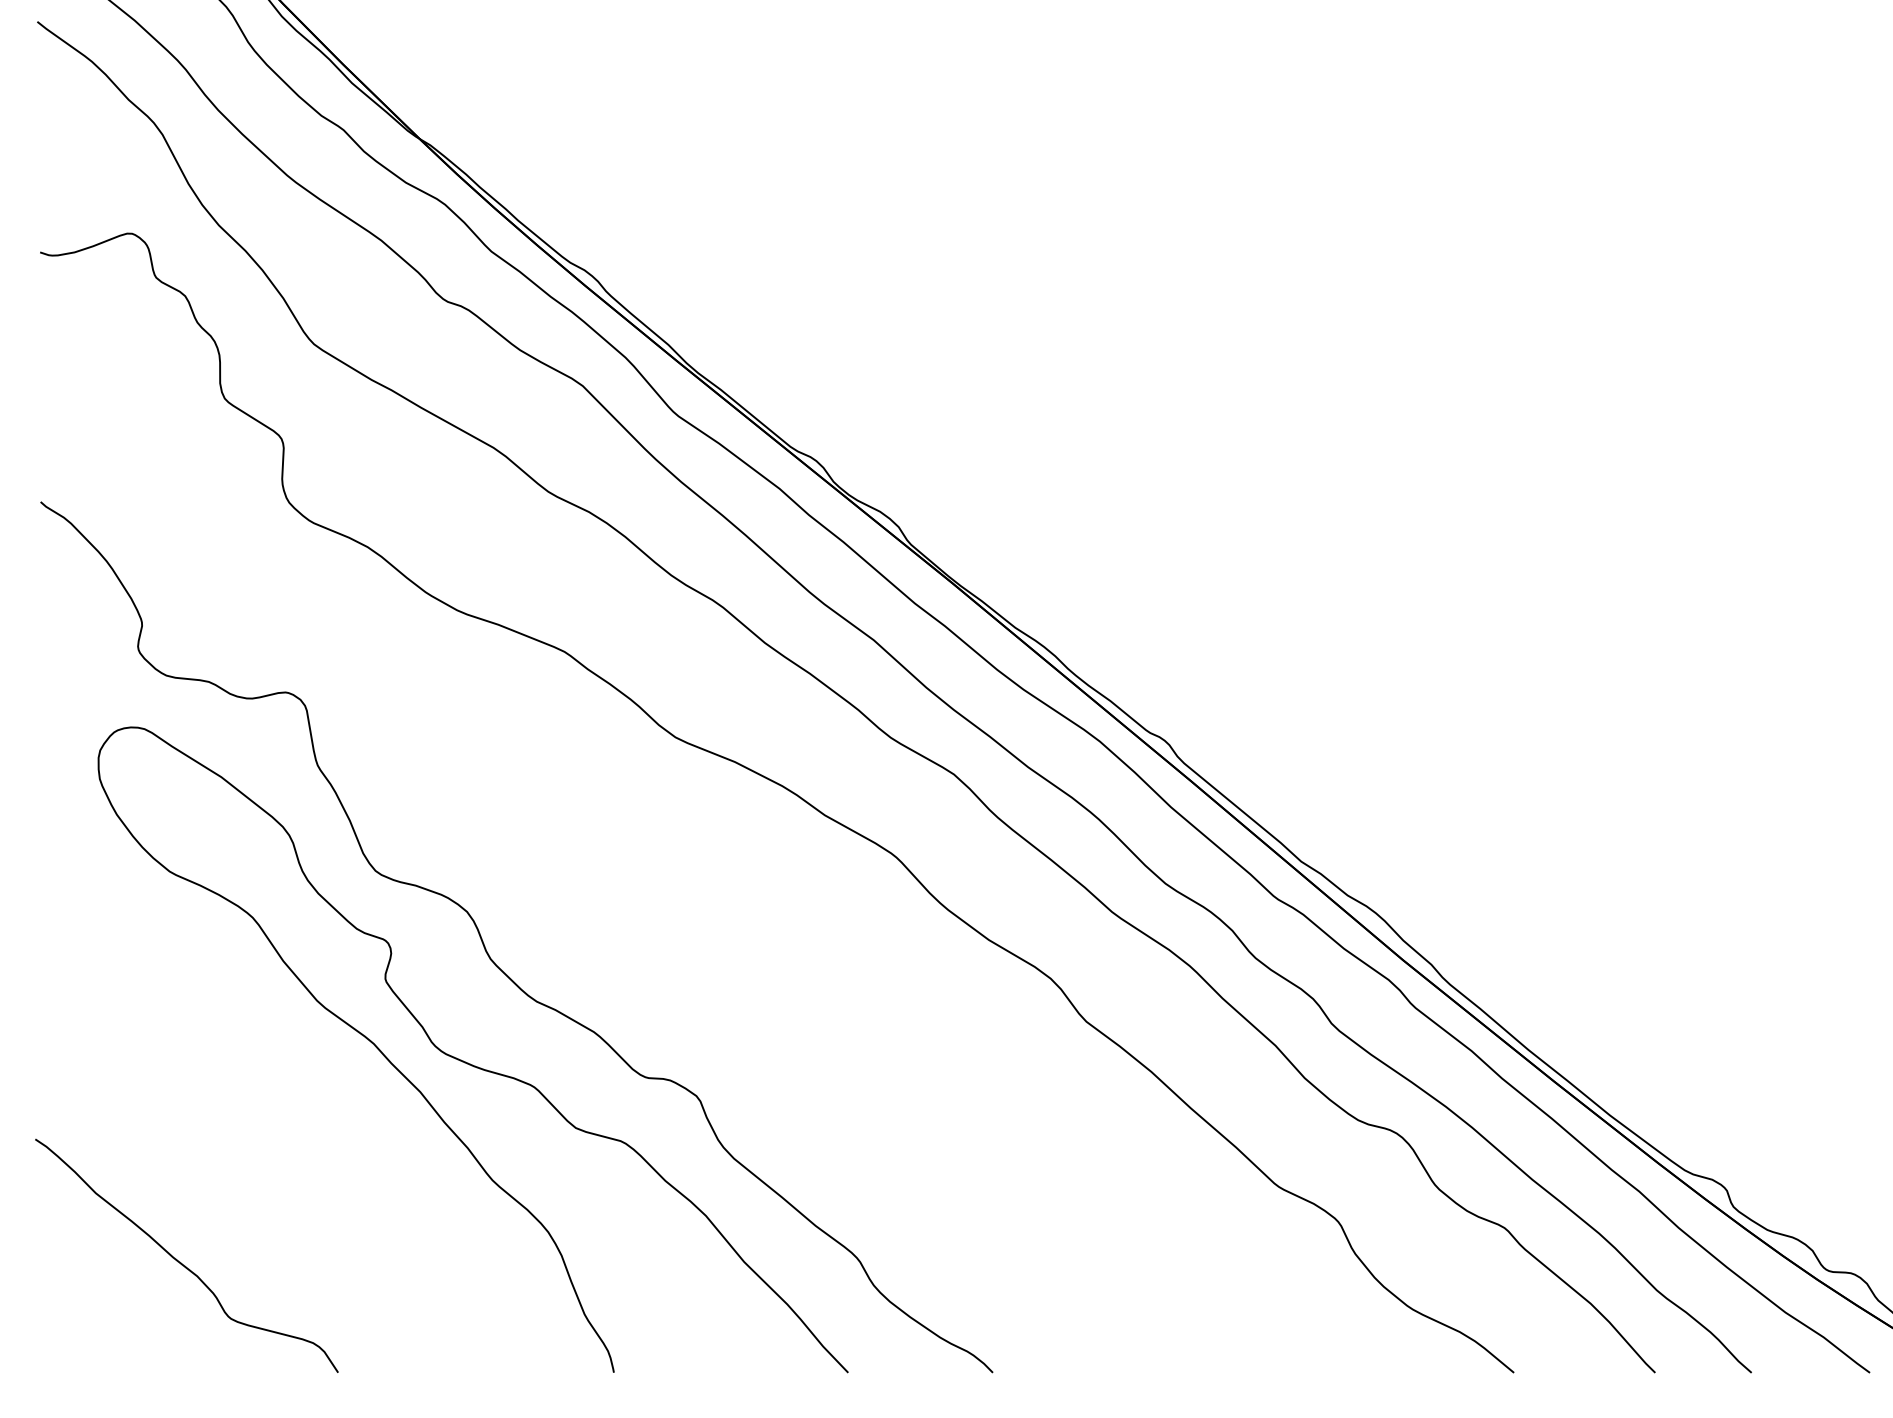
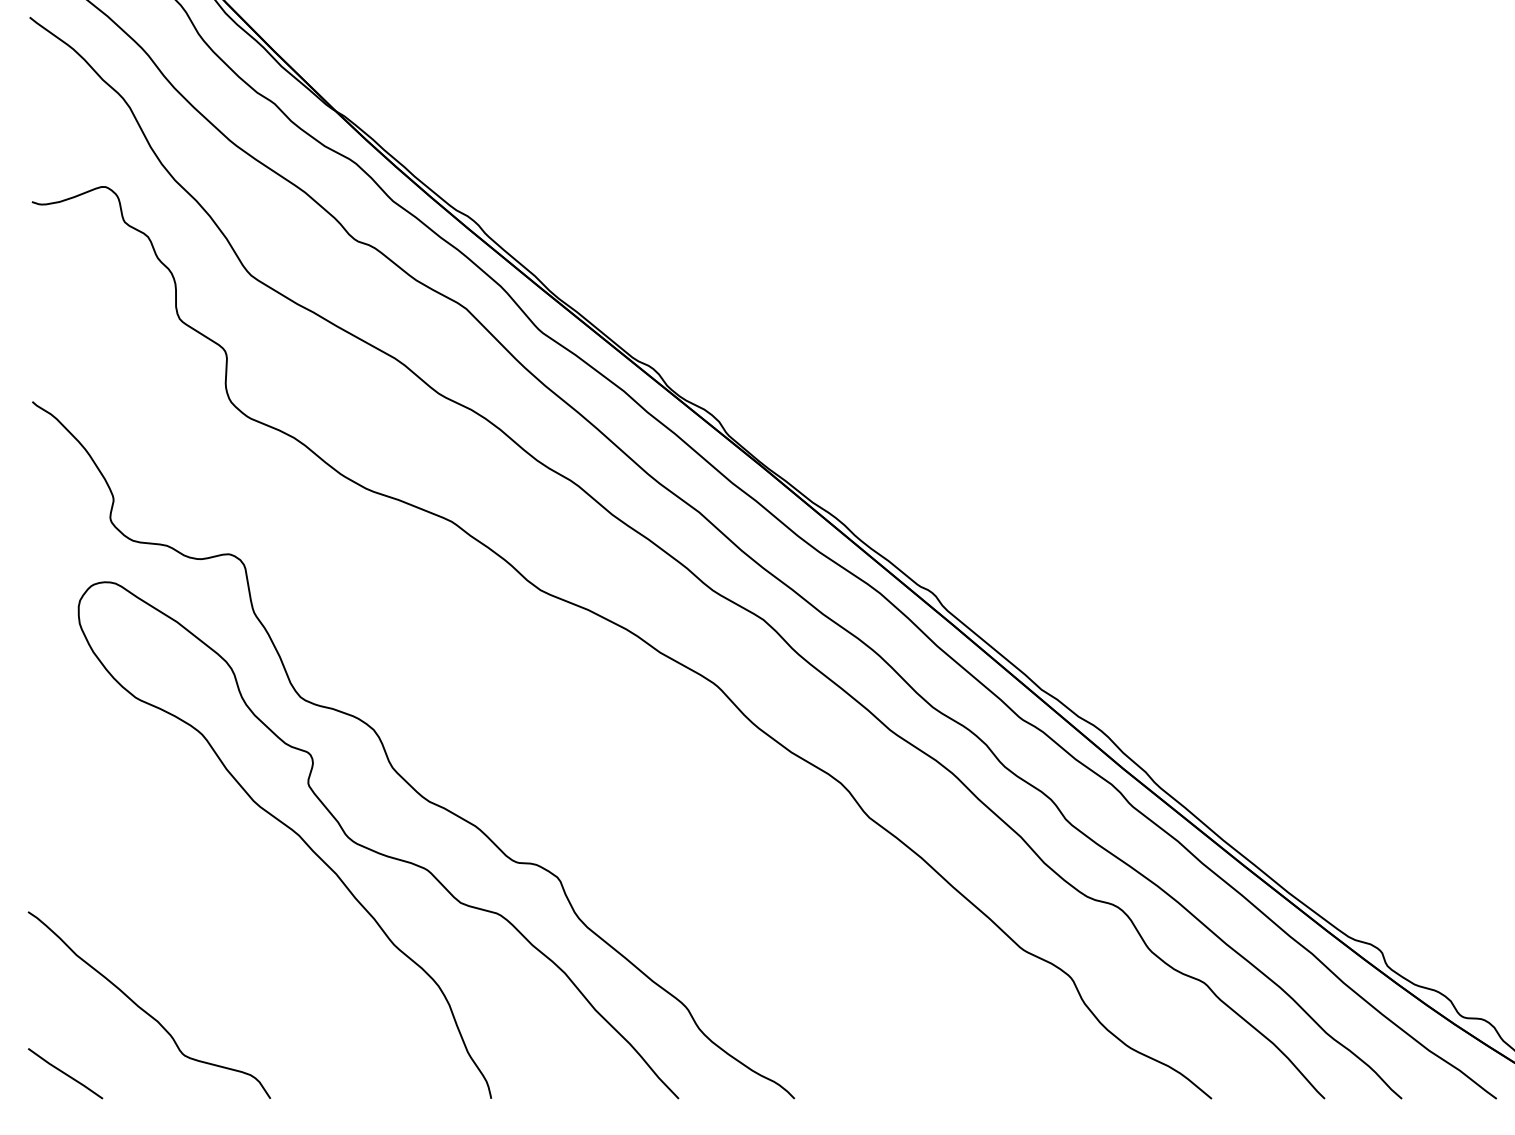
line: (81, 1341) -> (65, 1073), added

